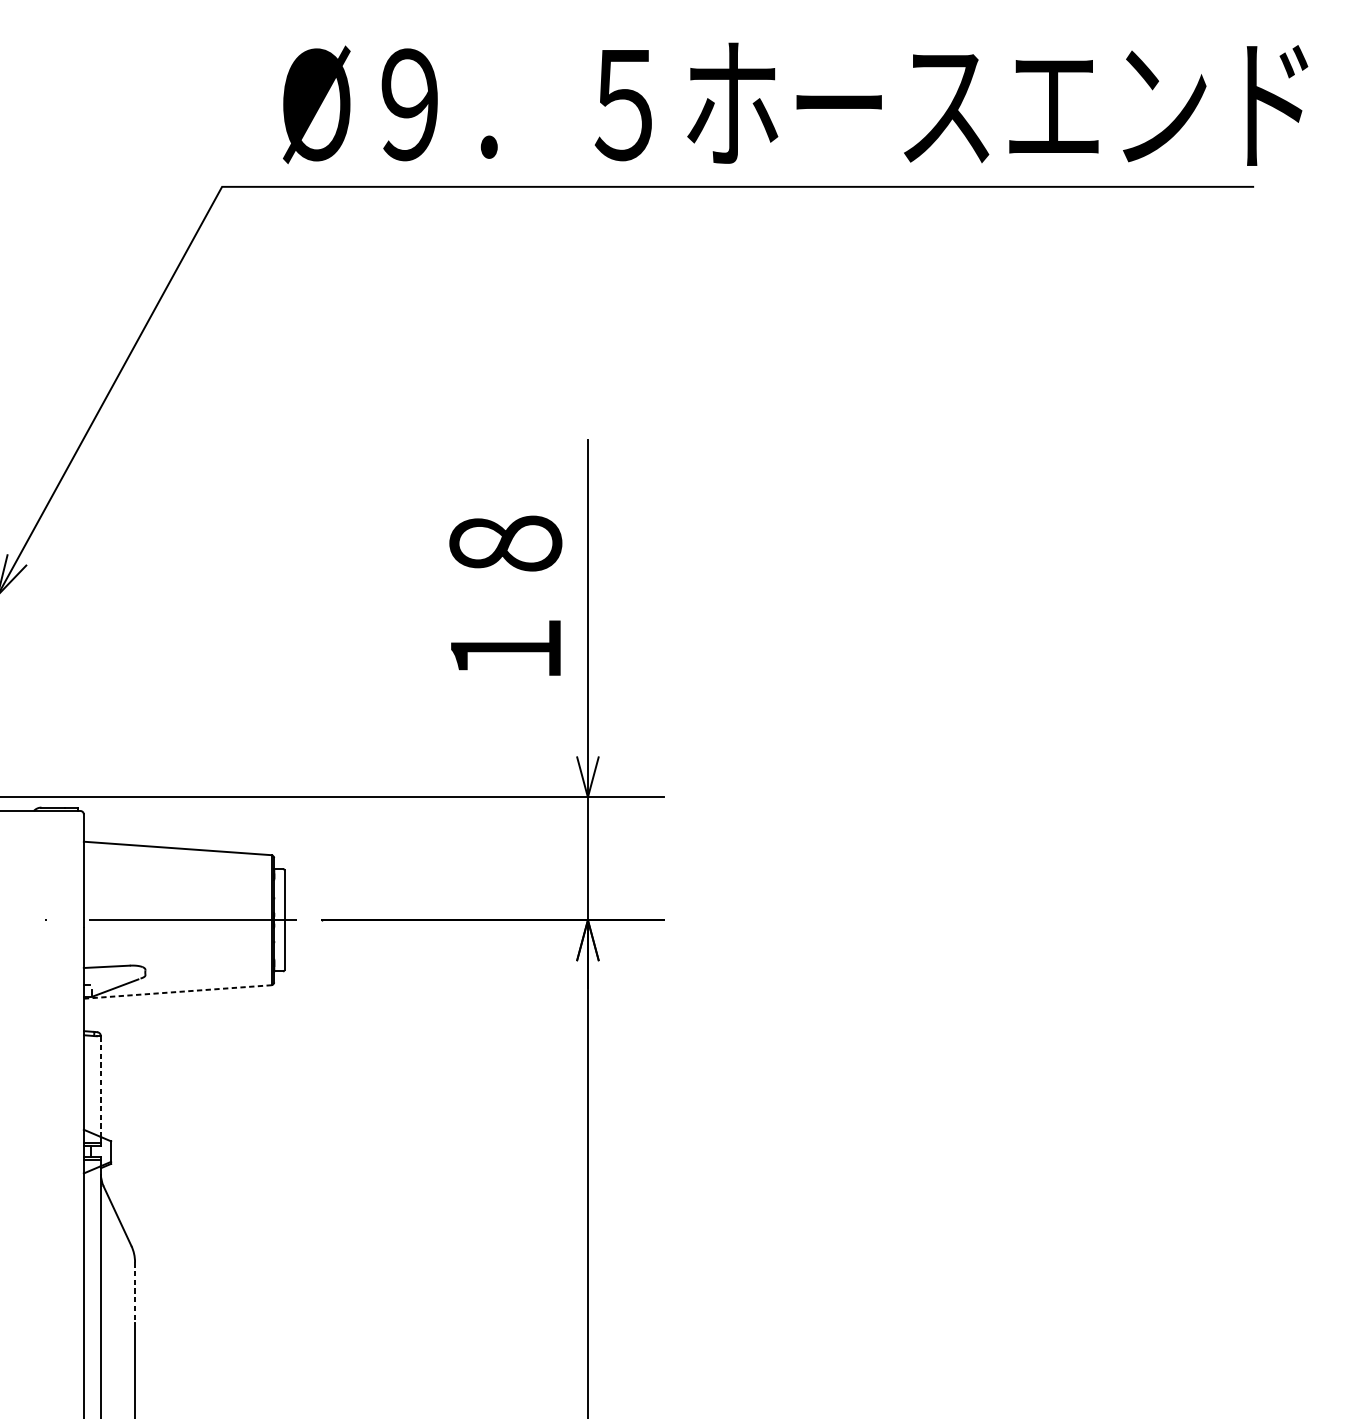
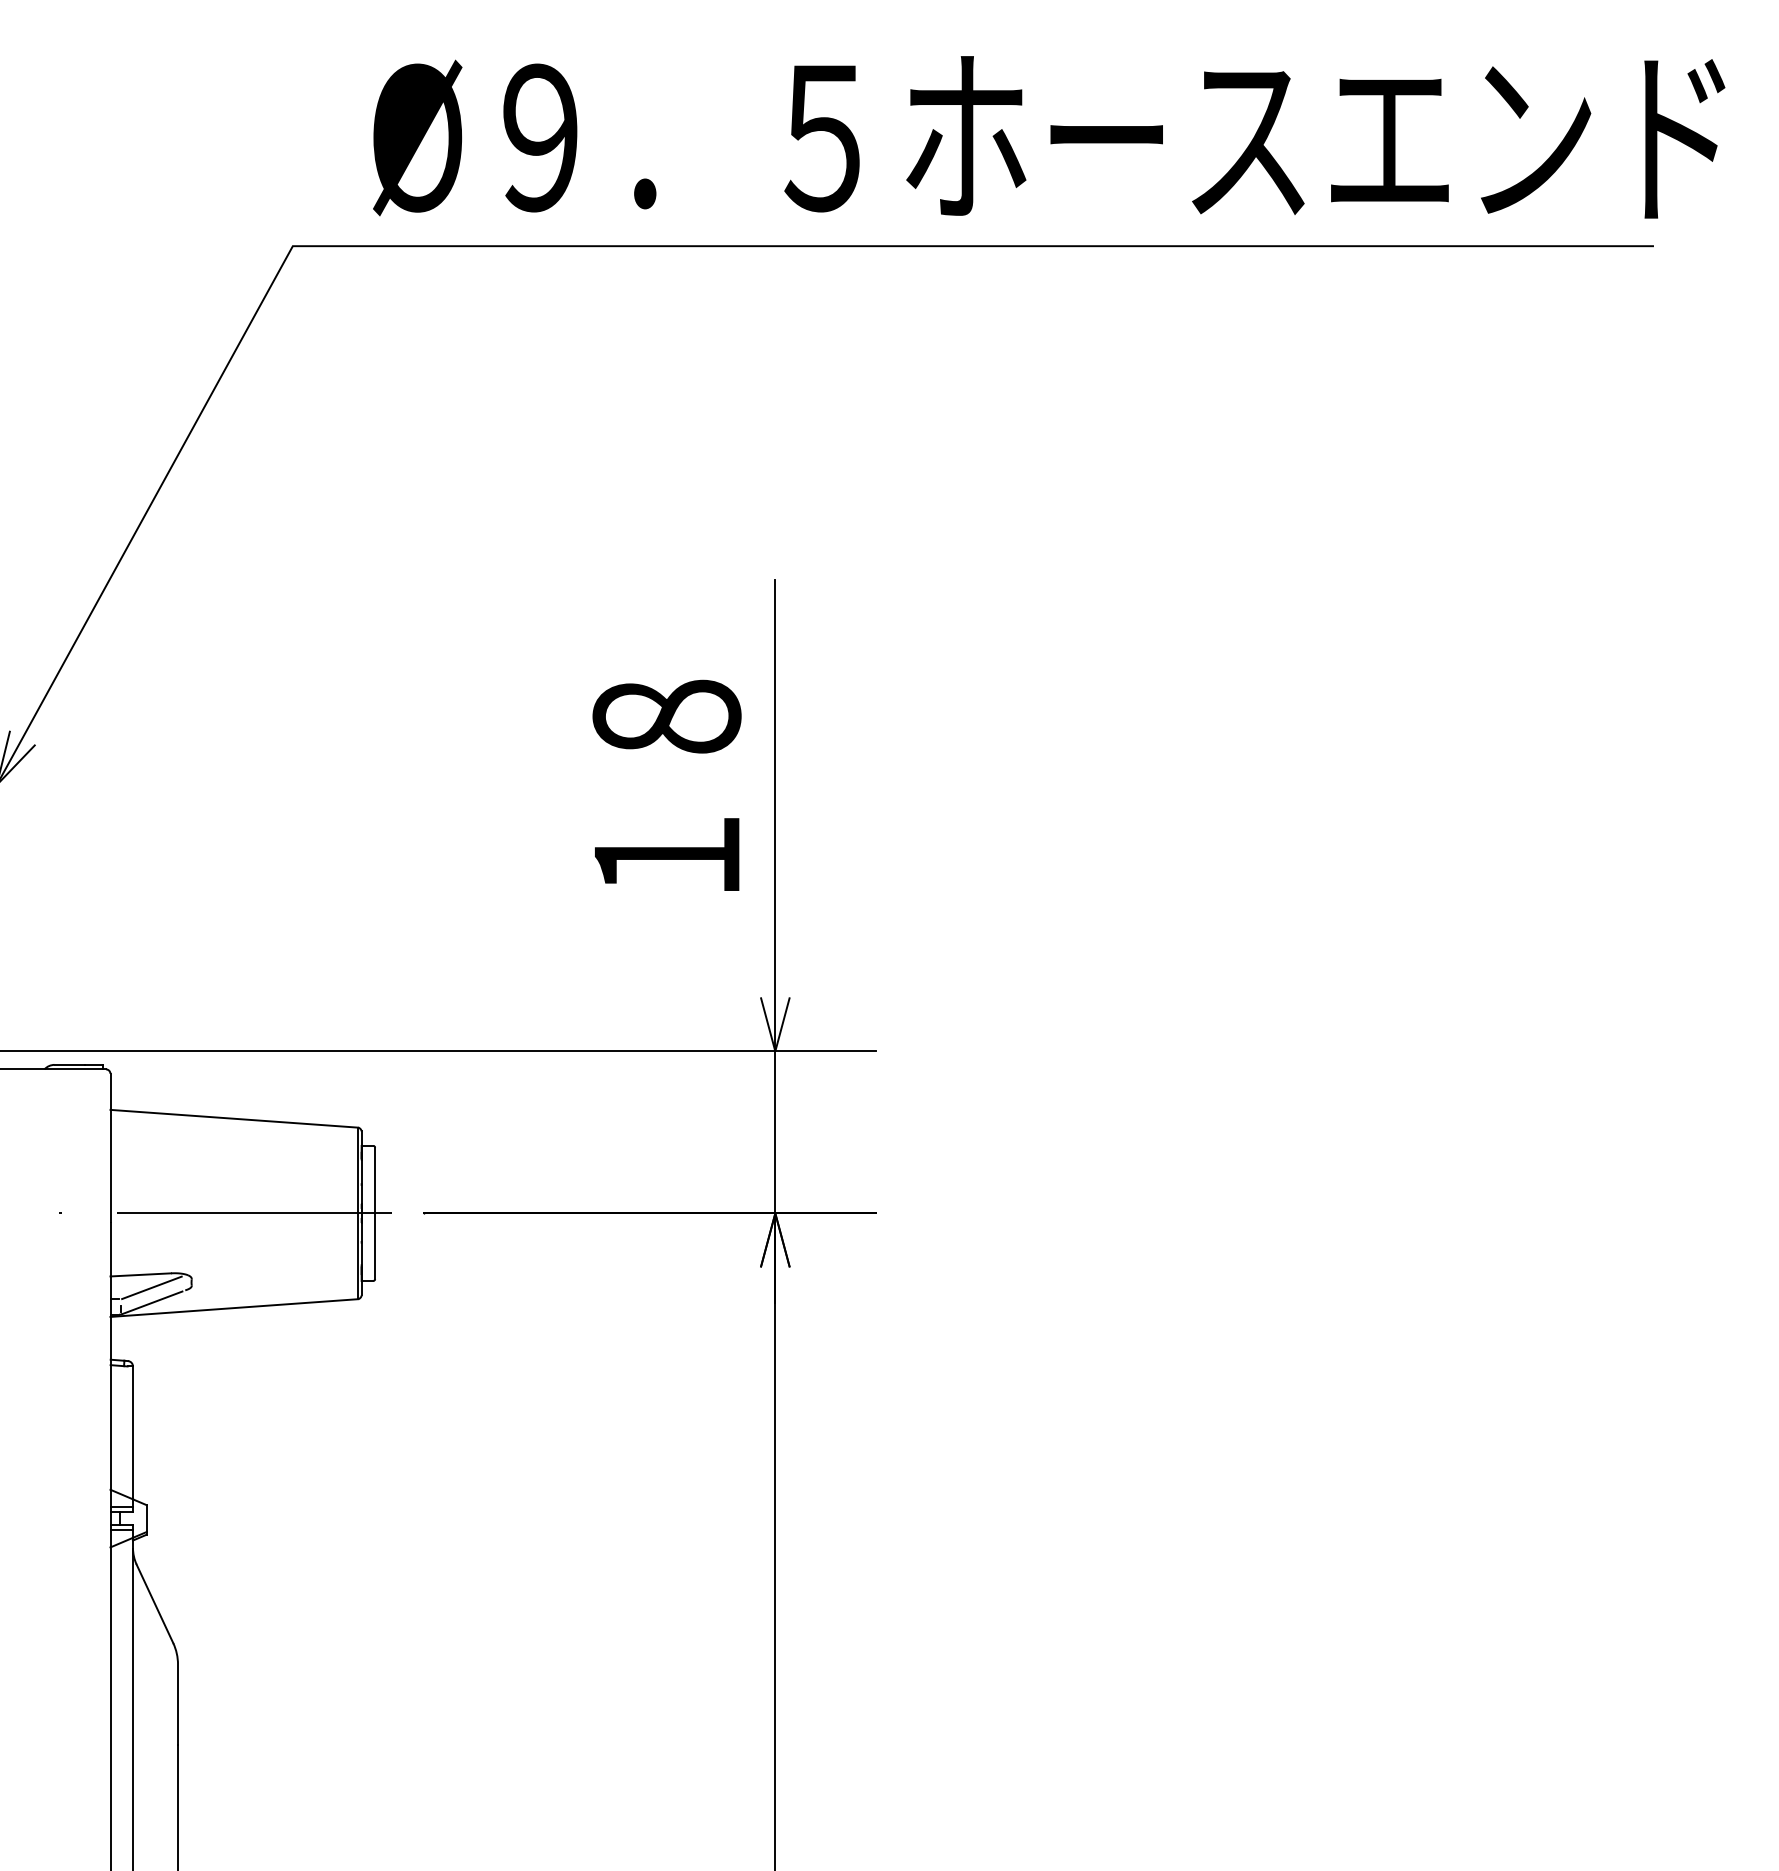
line: (114, 976) -> (151, 1287), added
line: (177, 992) -> (234, 1308), dashed -> solid
line: (101, 1087) -> (133, 1433), dashed -> solid
line: (135, 1293) -> (178, 1705), dashed -> solid

